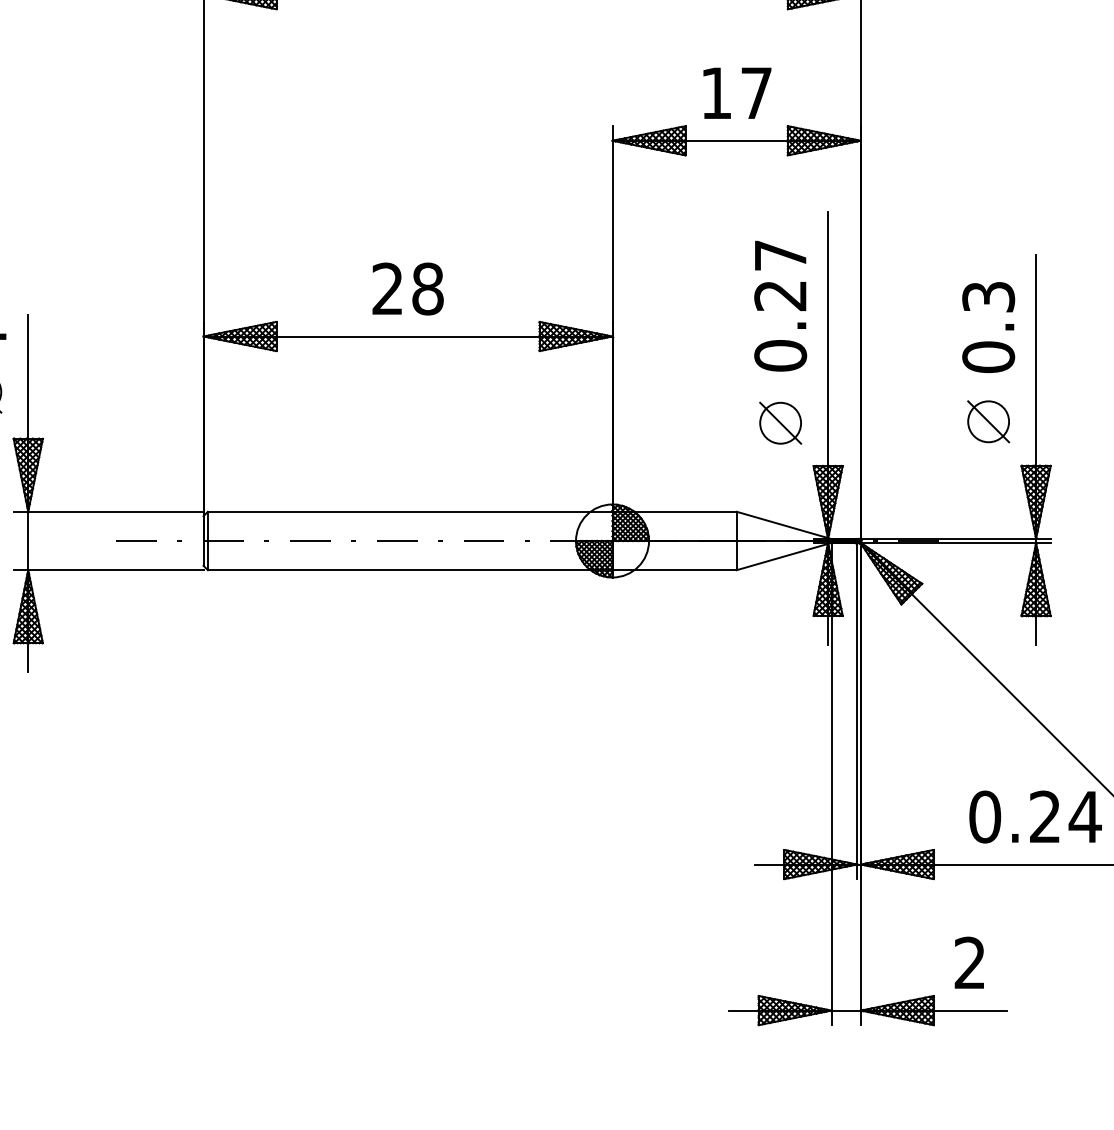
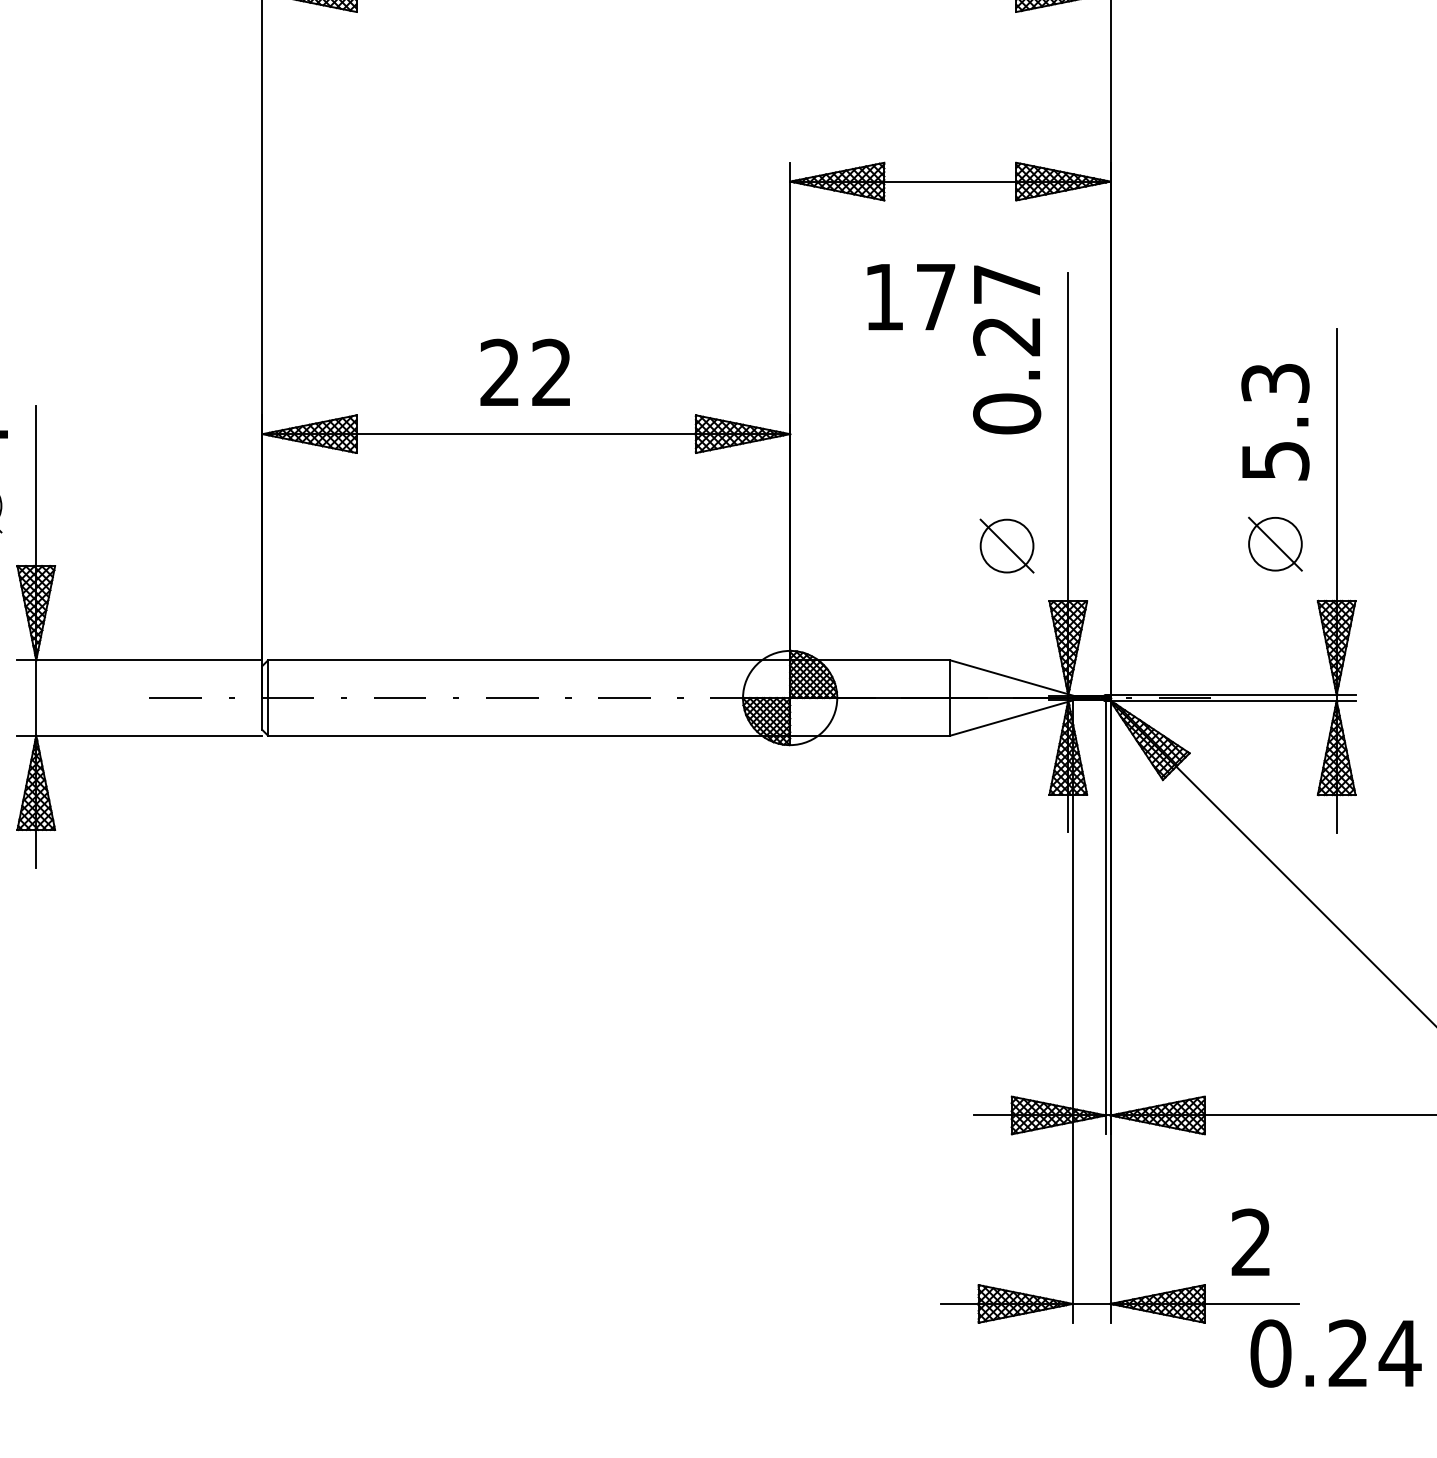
text: (737, 92) -> (911, 296), moved
text: (427, 288) -> (551, 372), 28 -> 22
text: (780, 305) -> (1006, 349), moved
text: (988, 357) -> (1275, 461), 0.3 -> 5.3
text: (1035, 816) -> (1335, 1352), moved

